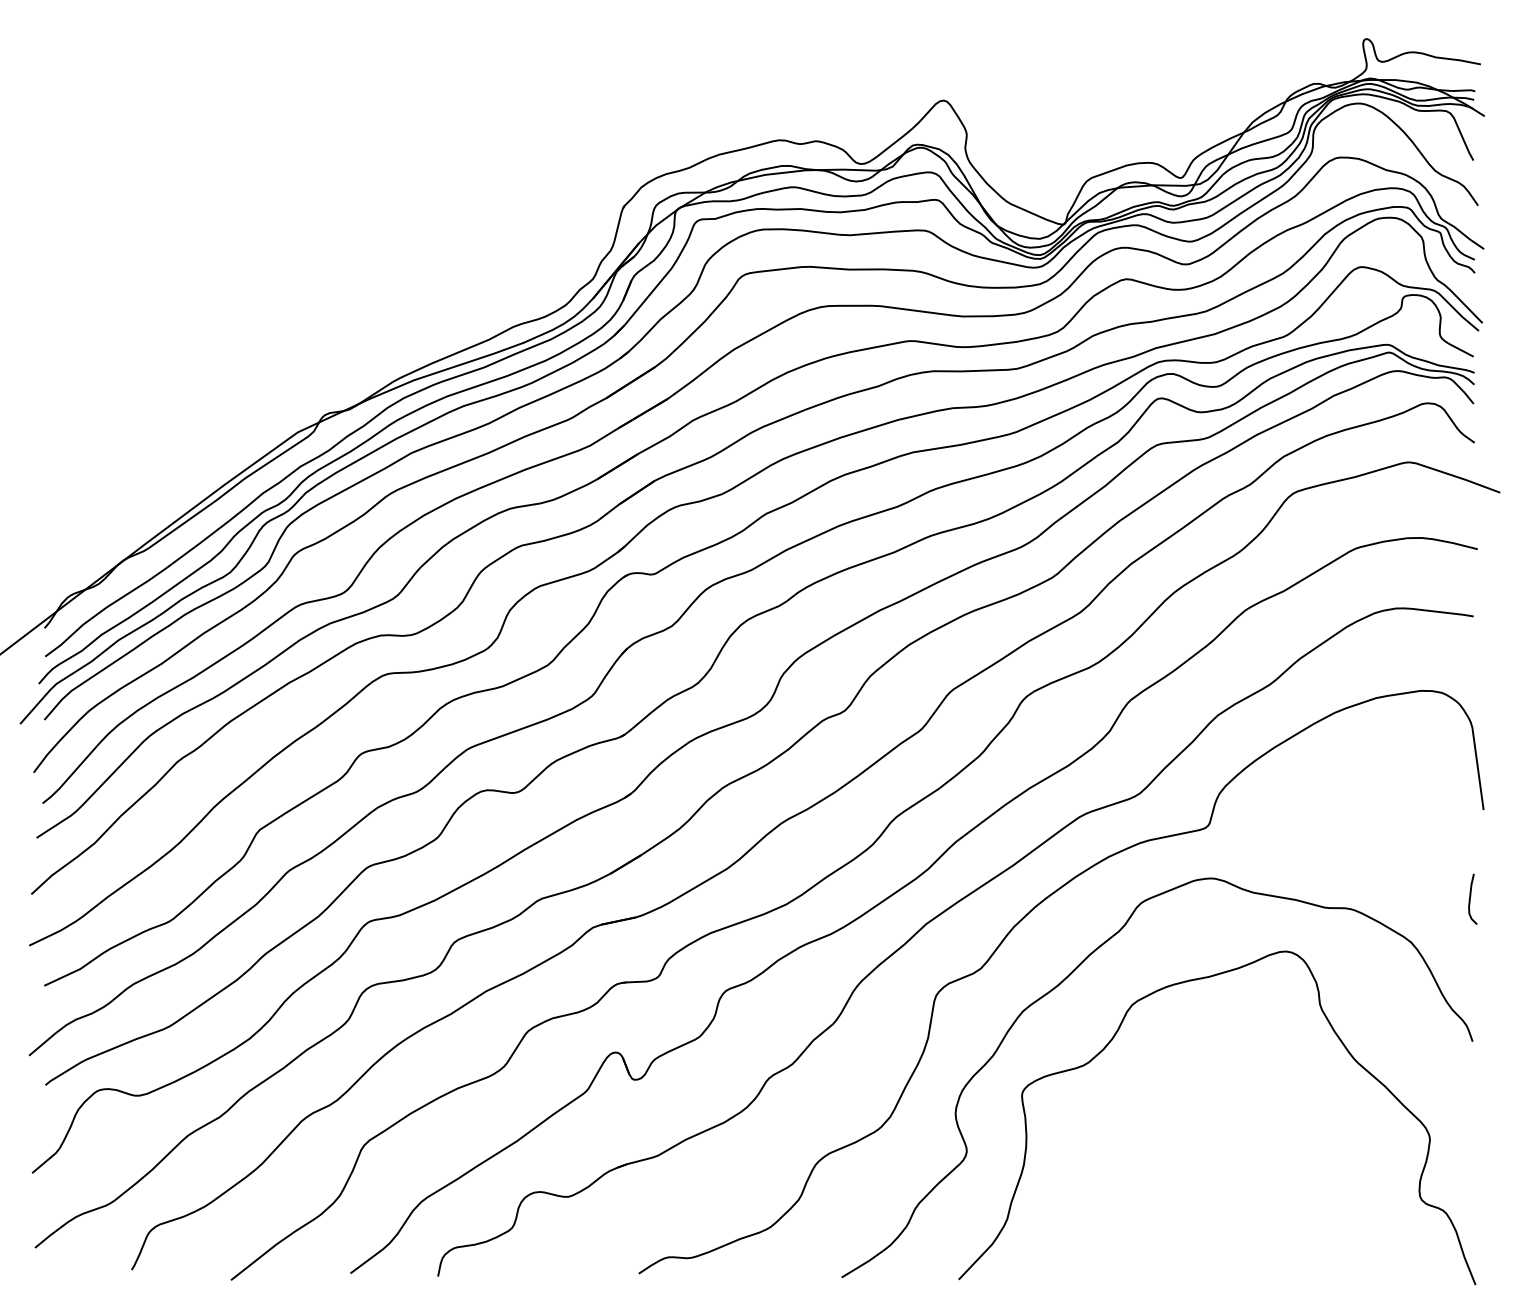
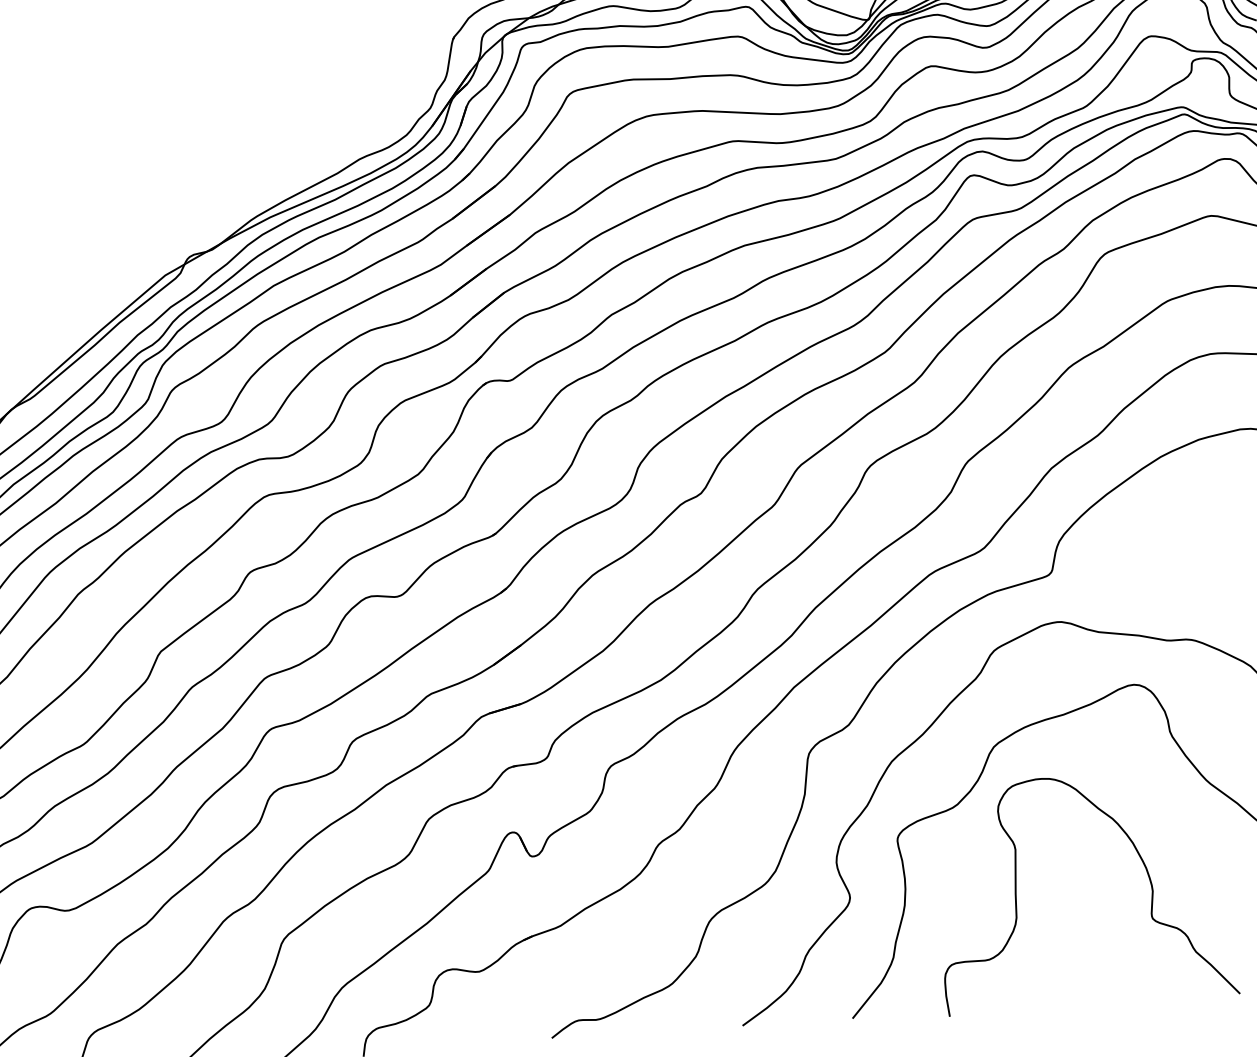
curve: (1280, 1144) -> (1143, 866), added

